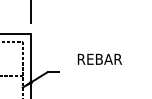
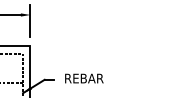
text: (100, 59) -> (84, 78), moved

